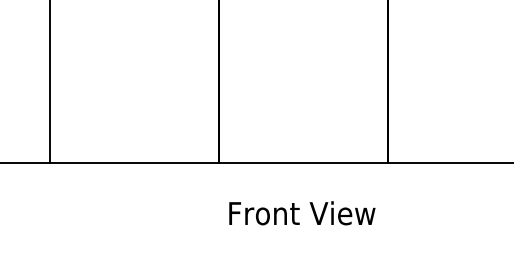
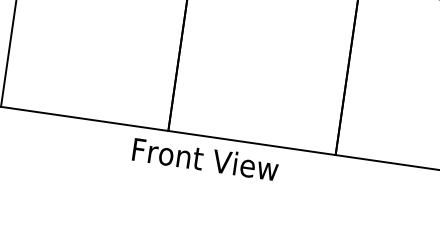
text: (302, 213) -> (205, 159), moved

